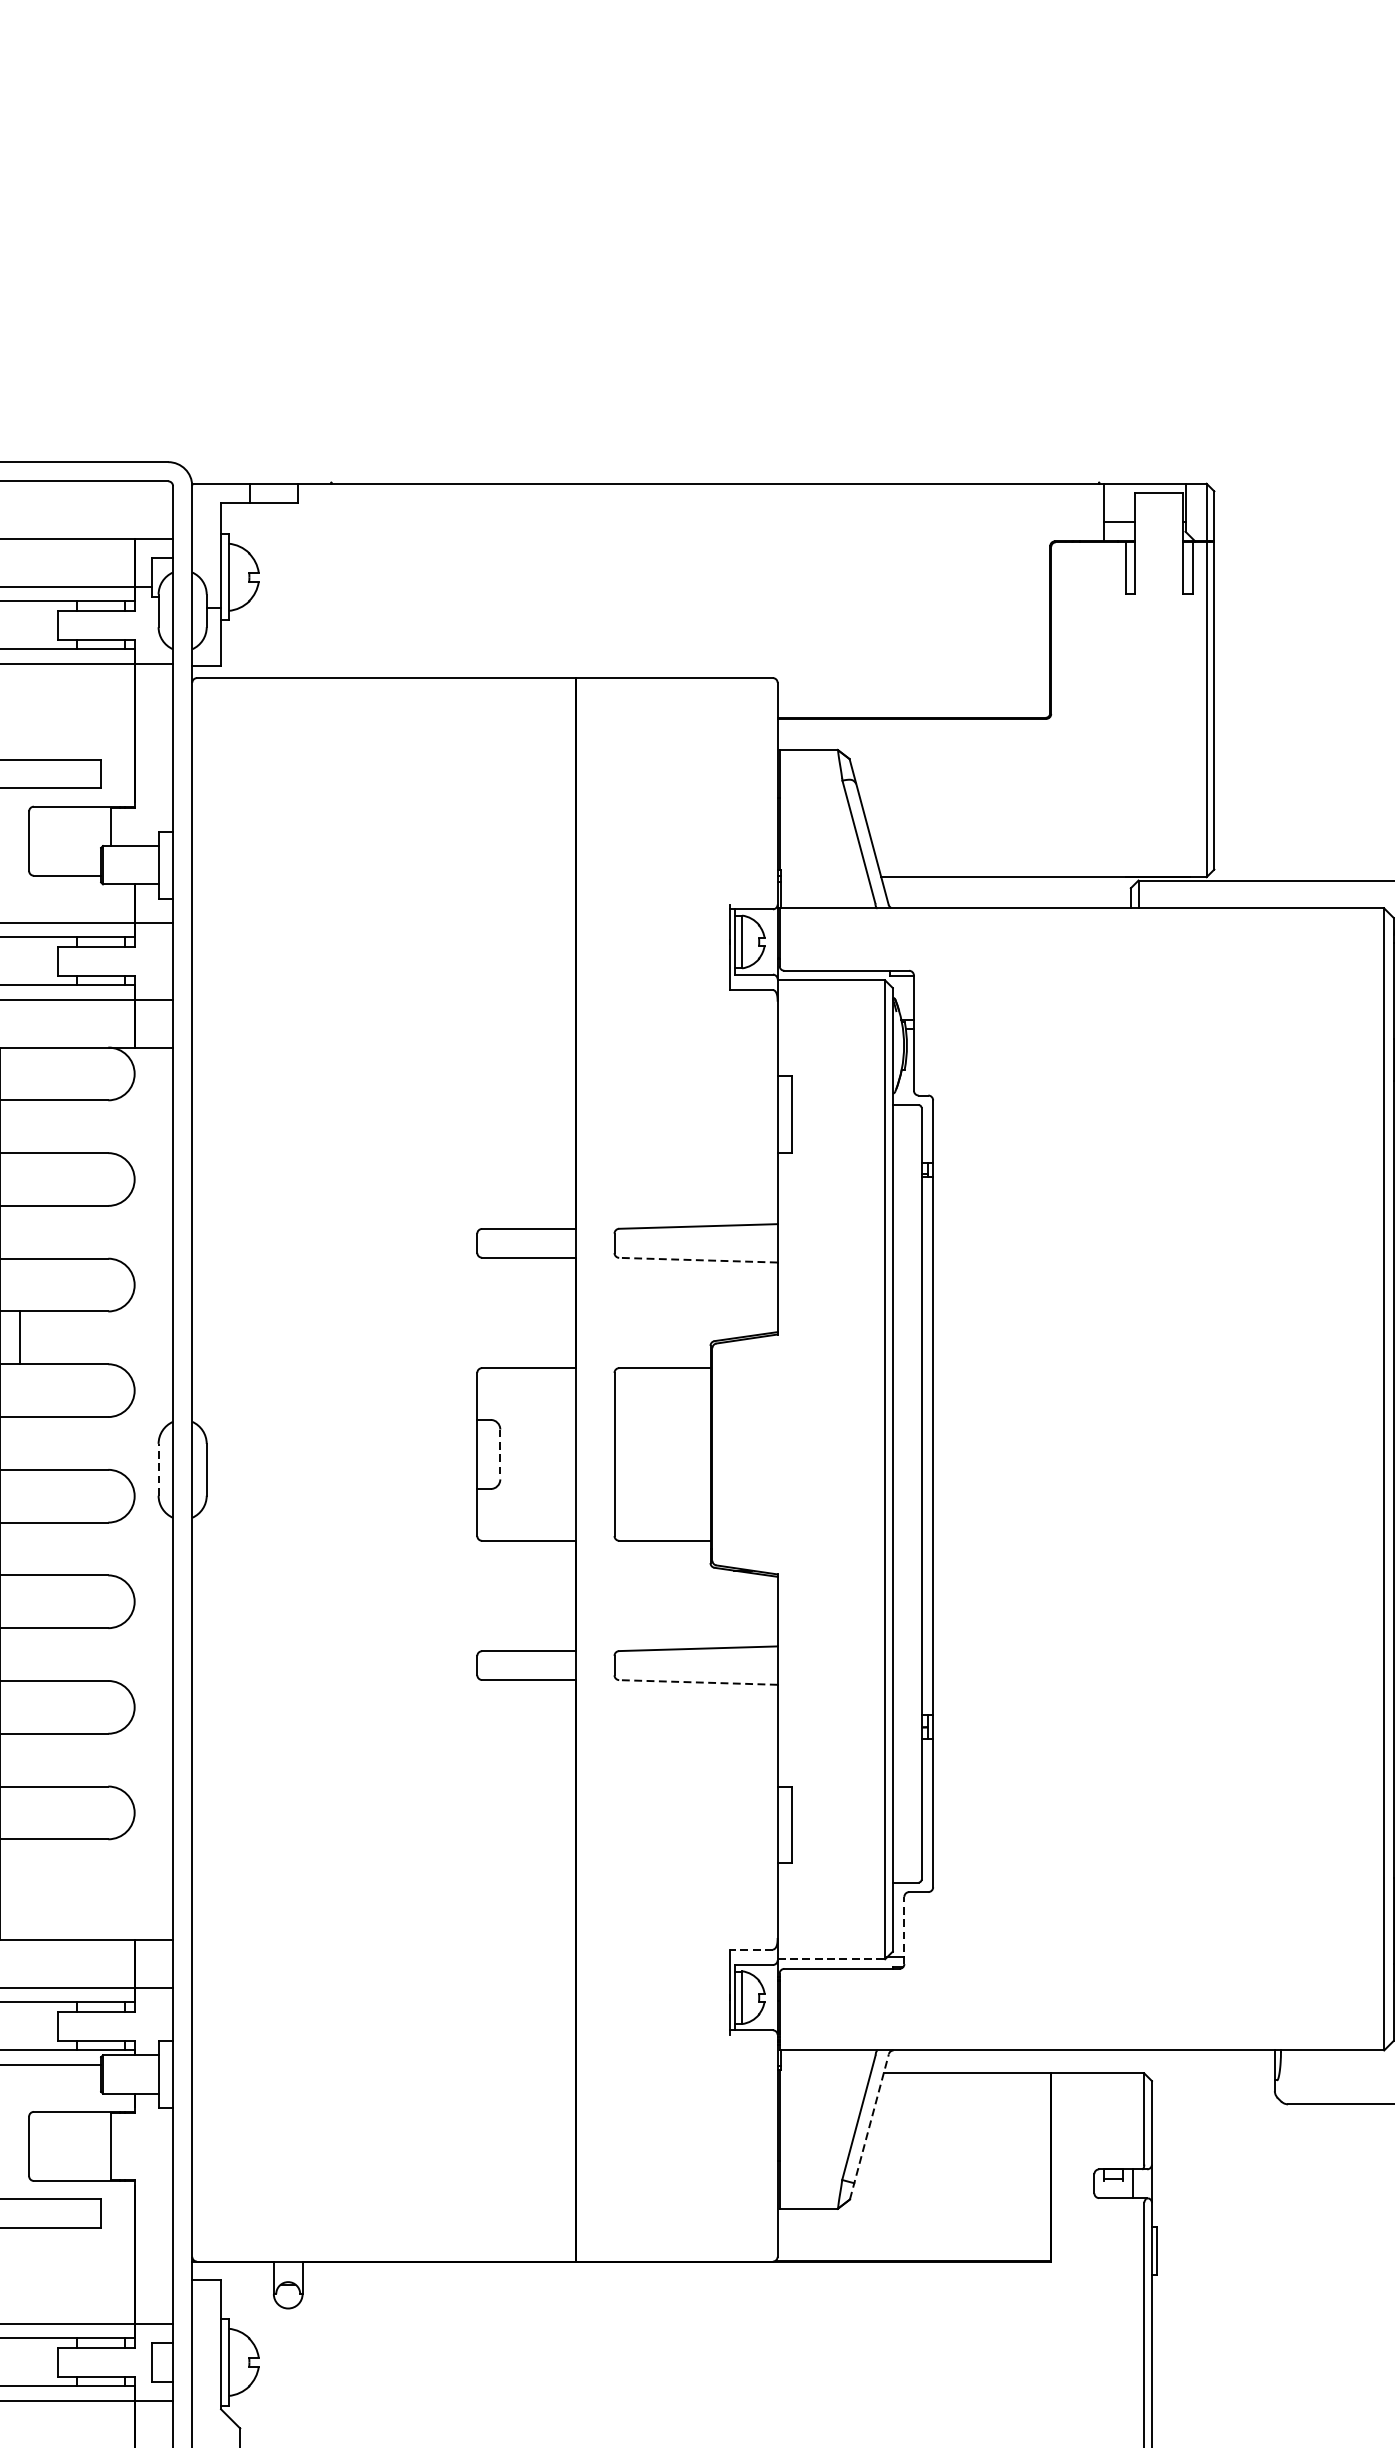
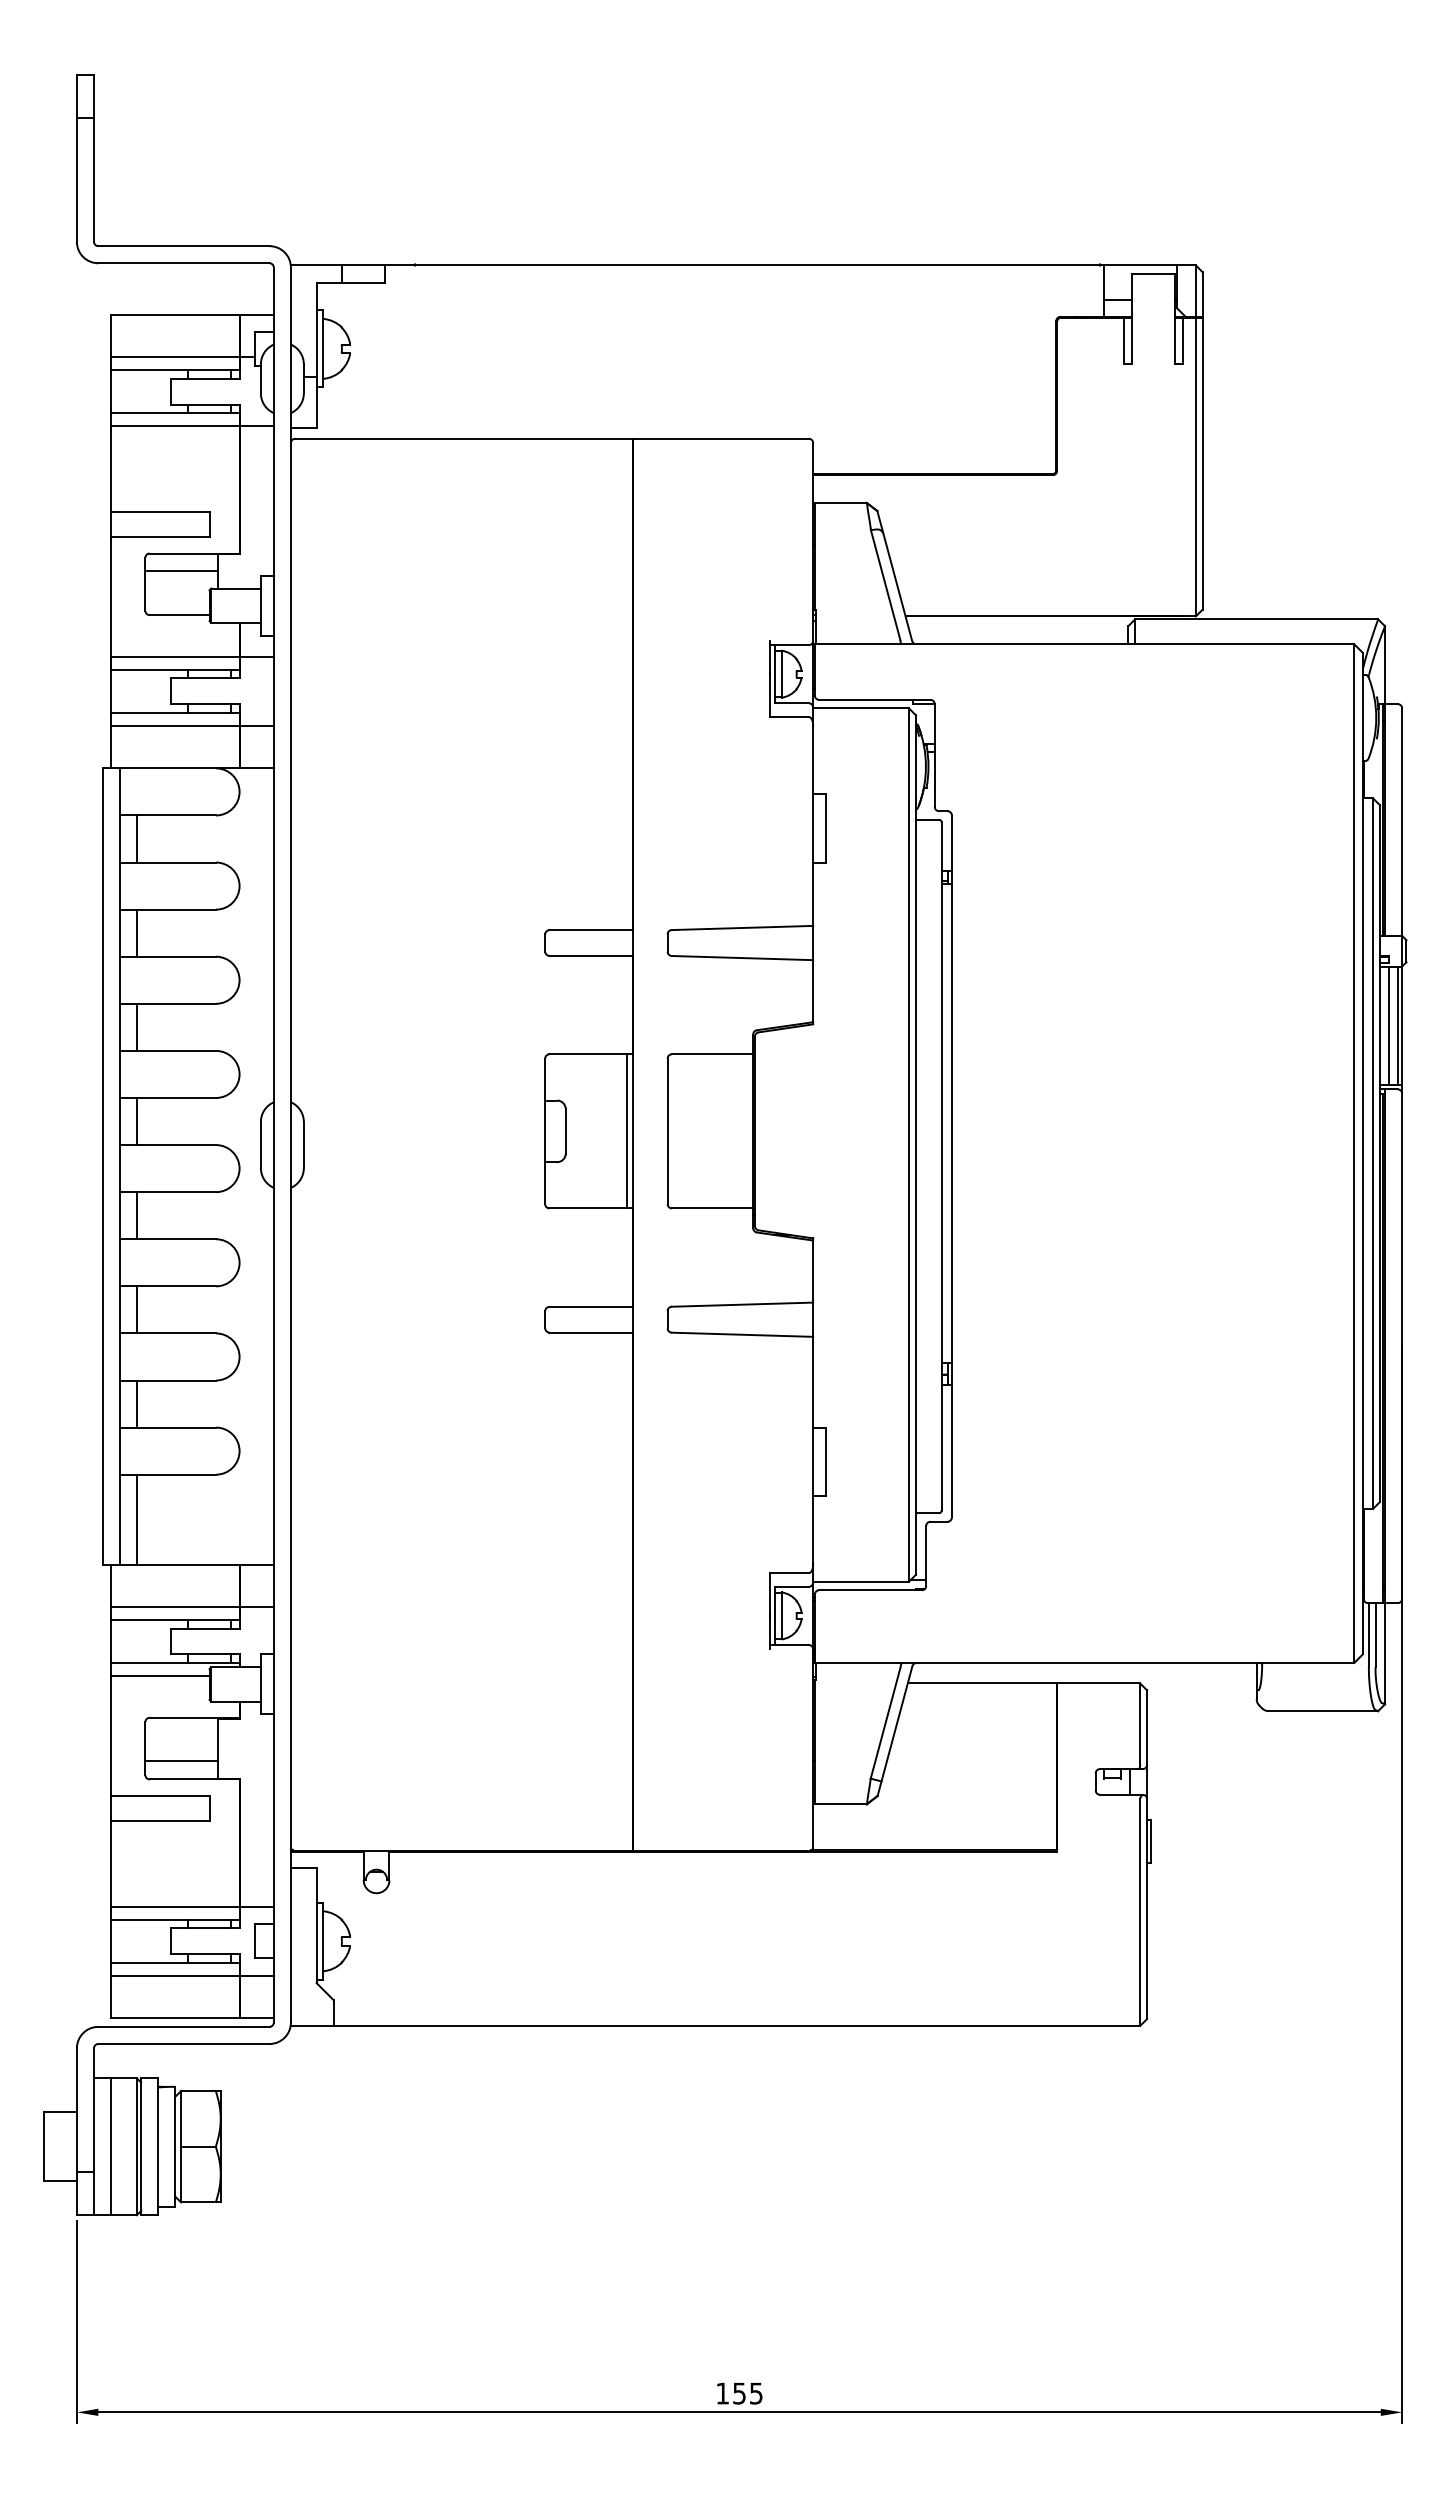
line: (69, 826) -> (181, 571), added
line: (19, 1126) -> (136, 838), added
line: (19, 1231) -> (136, 932), added
line: (698, 1260) -> (742, 958), dashed -> solid
line: (19, 1443) -> (136, 1121), added
line: (500, 1454) -> (565, 1131), dashed -> solid
line: (568, 1454) -> (626, 1131), added
line: (158, 1469) -> (260, 1144), dashed -> solid
line: (19, 1548) -> (136, 1215), added
line: (19, 1654) -> (136, 1309), added
line: (698, 1682) -> (742, 1334), dashed -> solid
line: (19, 1759) -> (136, 1403), added
line: (19, 1889) -> (136, 1519), added
line: (904, 1931) -> (926, 1556), dashed -> solid
line: (751, 1950) -> (789, 1573), dashed -> solid
line: (831, 1959) -> (861, 1581), dashed -> solid
line: (869, 2126) -> (895, 1730), dashed -> solid
line: (69, 2160) -> (181, 1761), added

